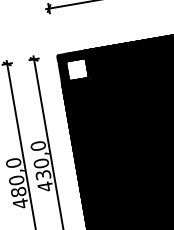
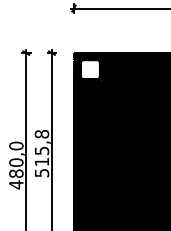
text: (41, 166) -> (41, 153), 430,0 -> 515,8

